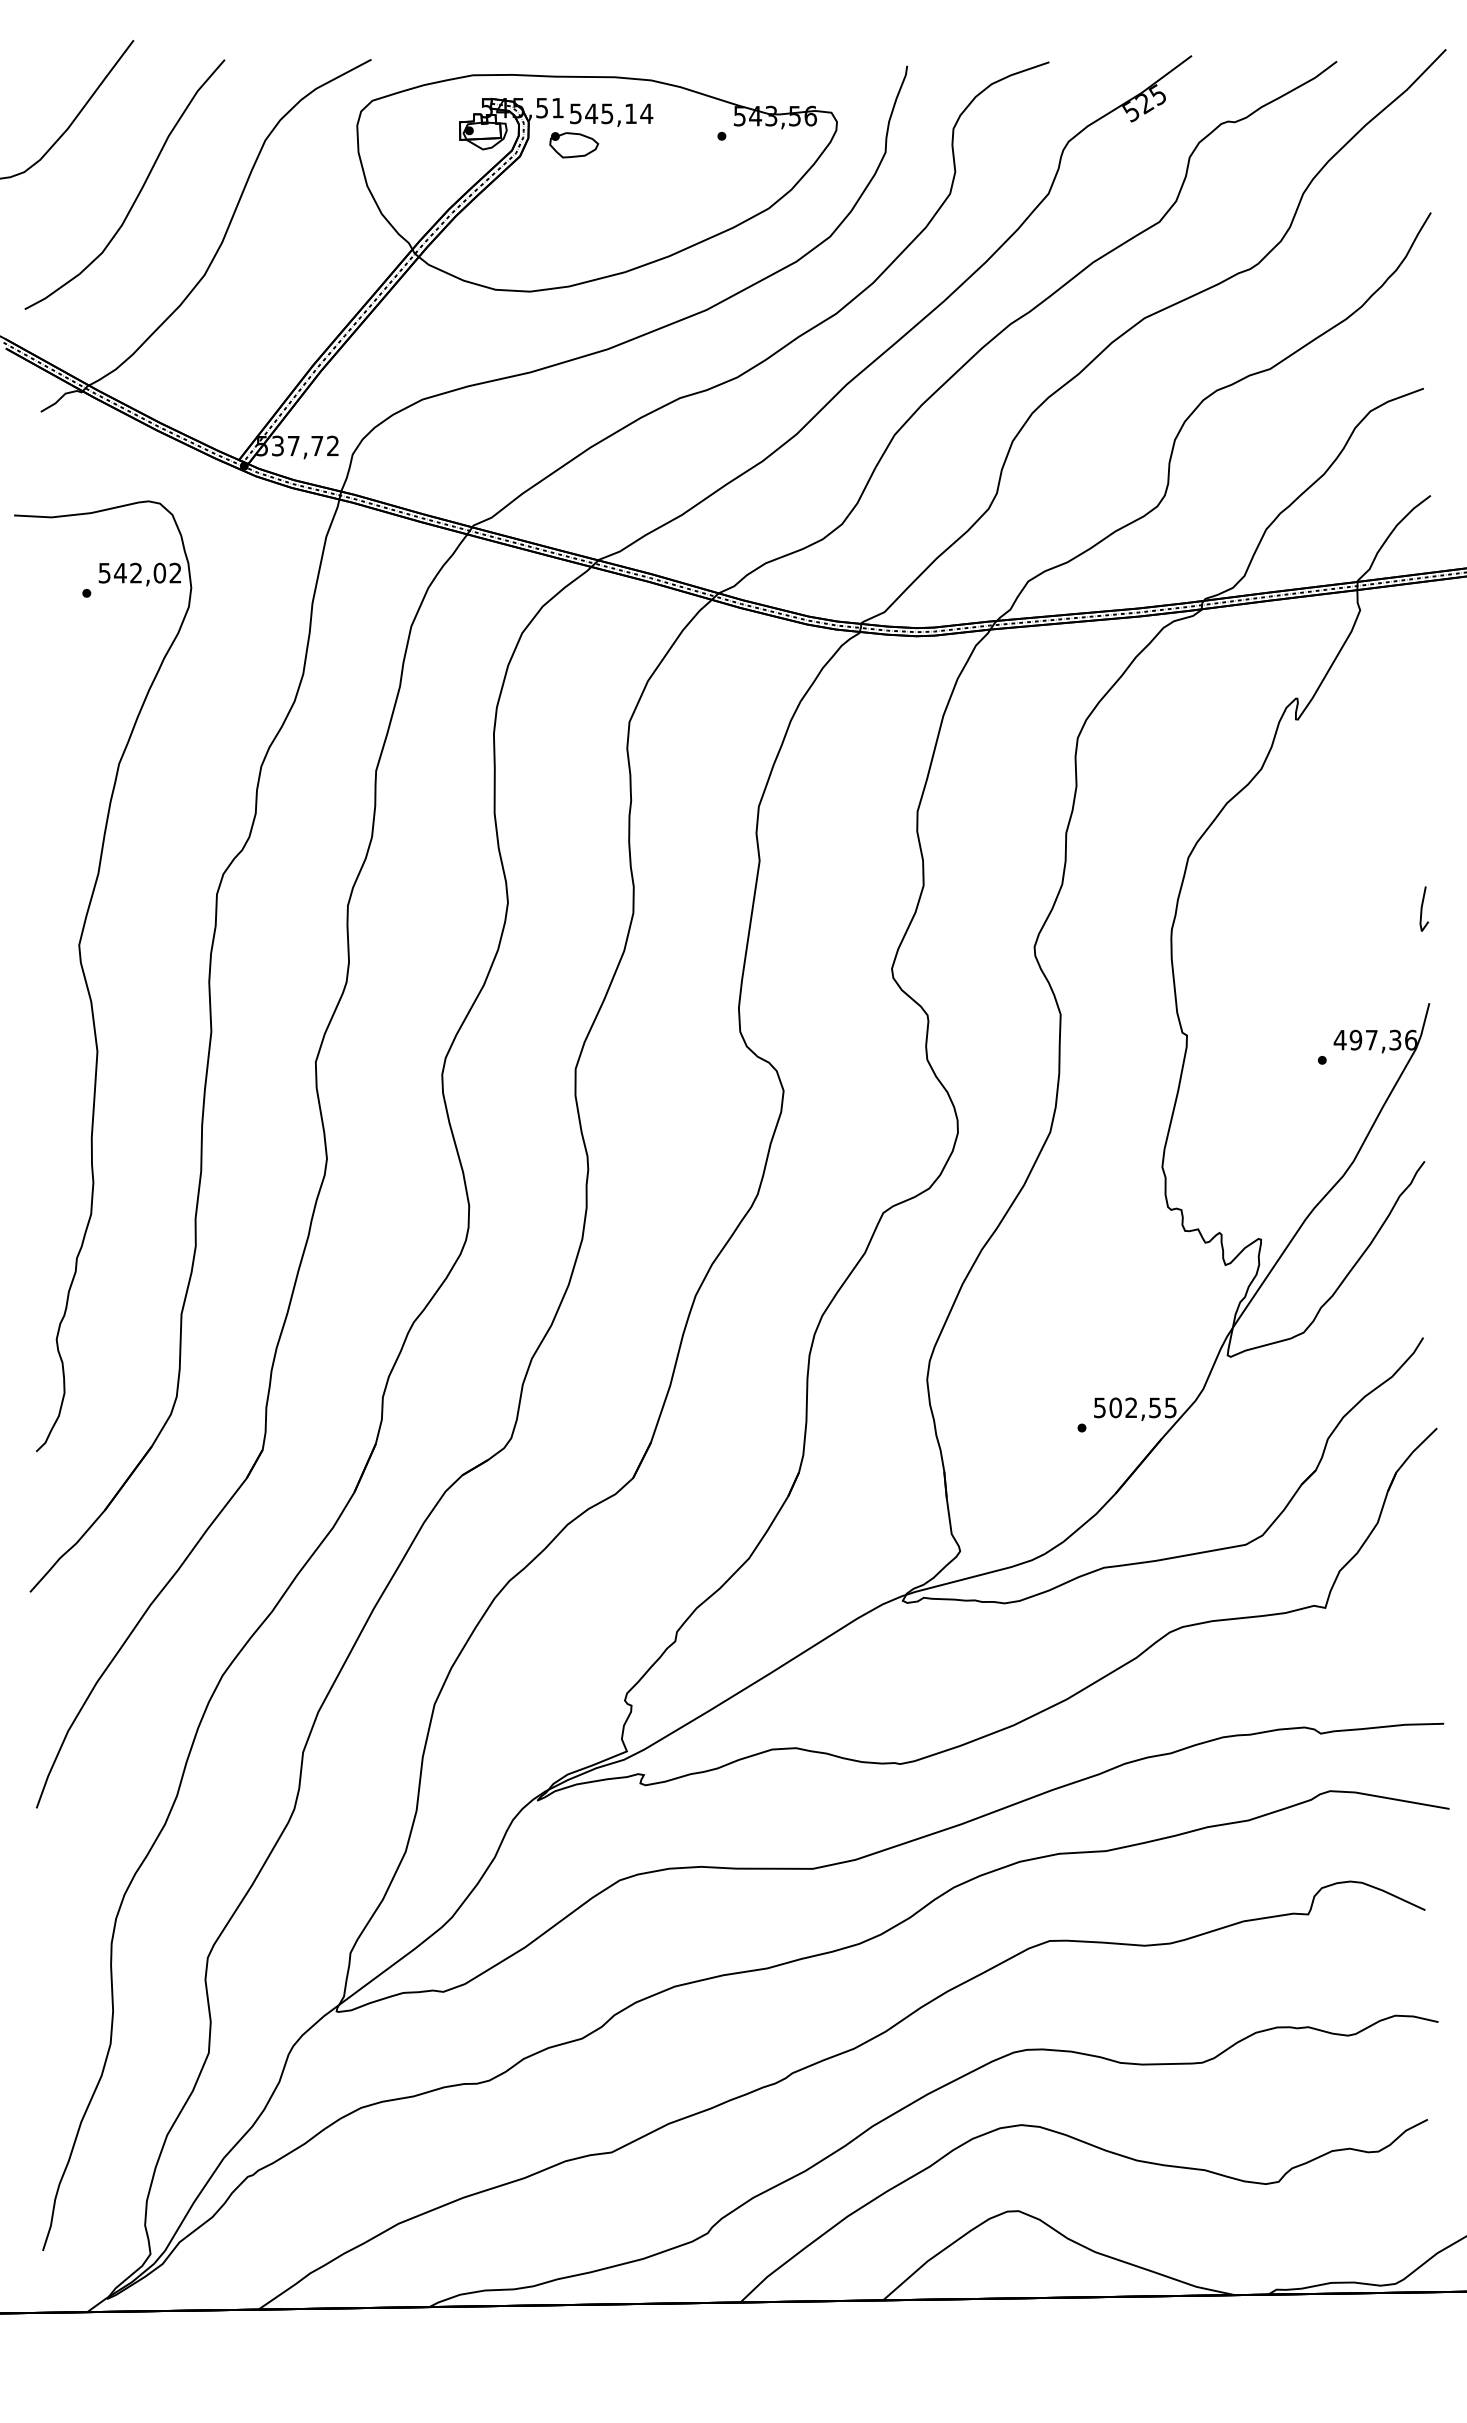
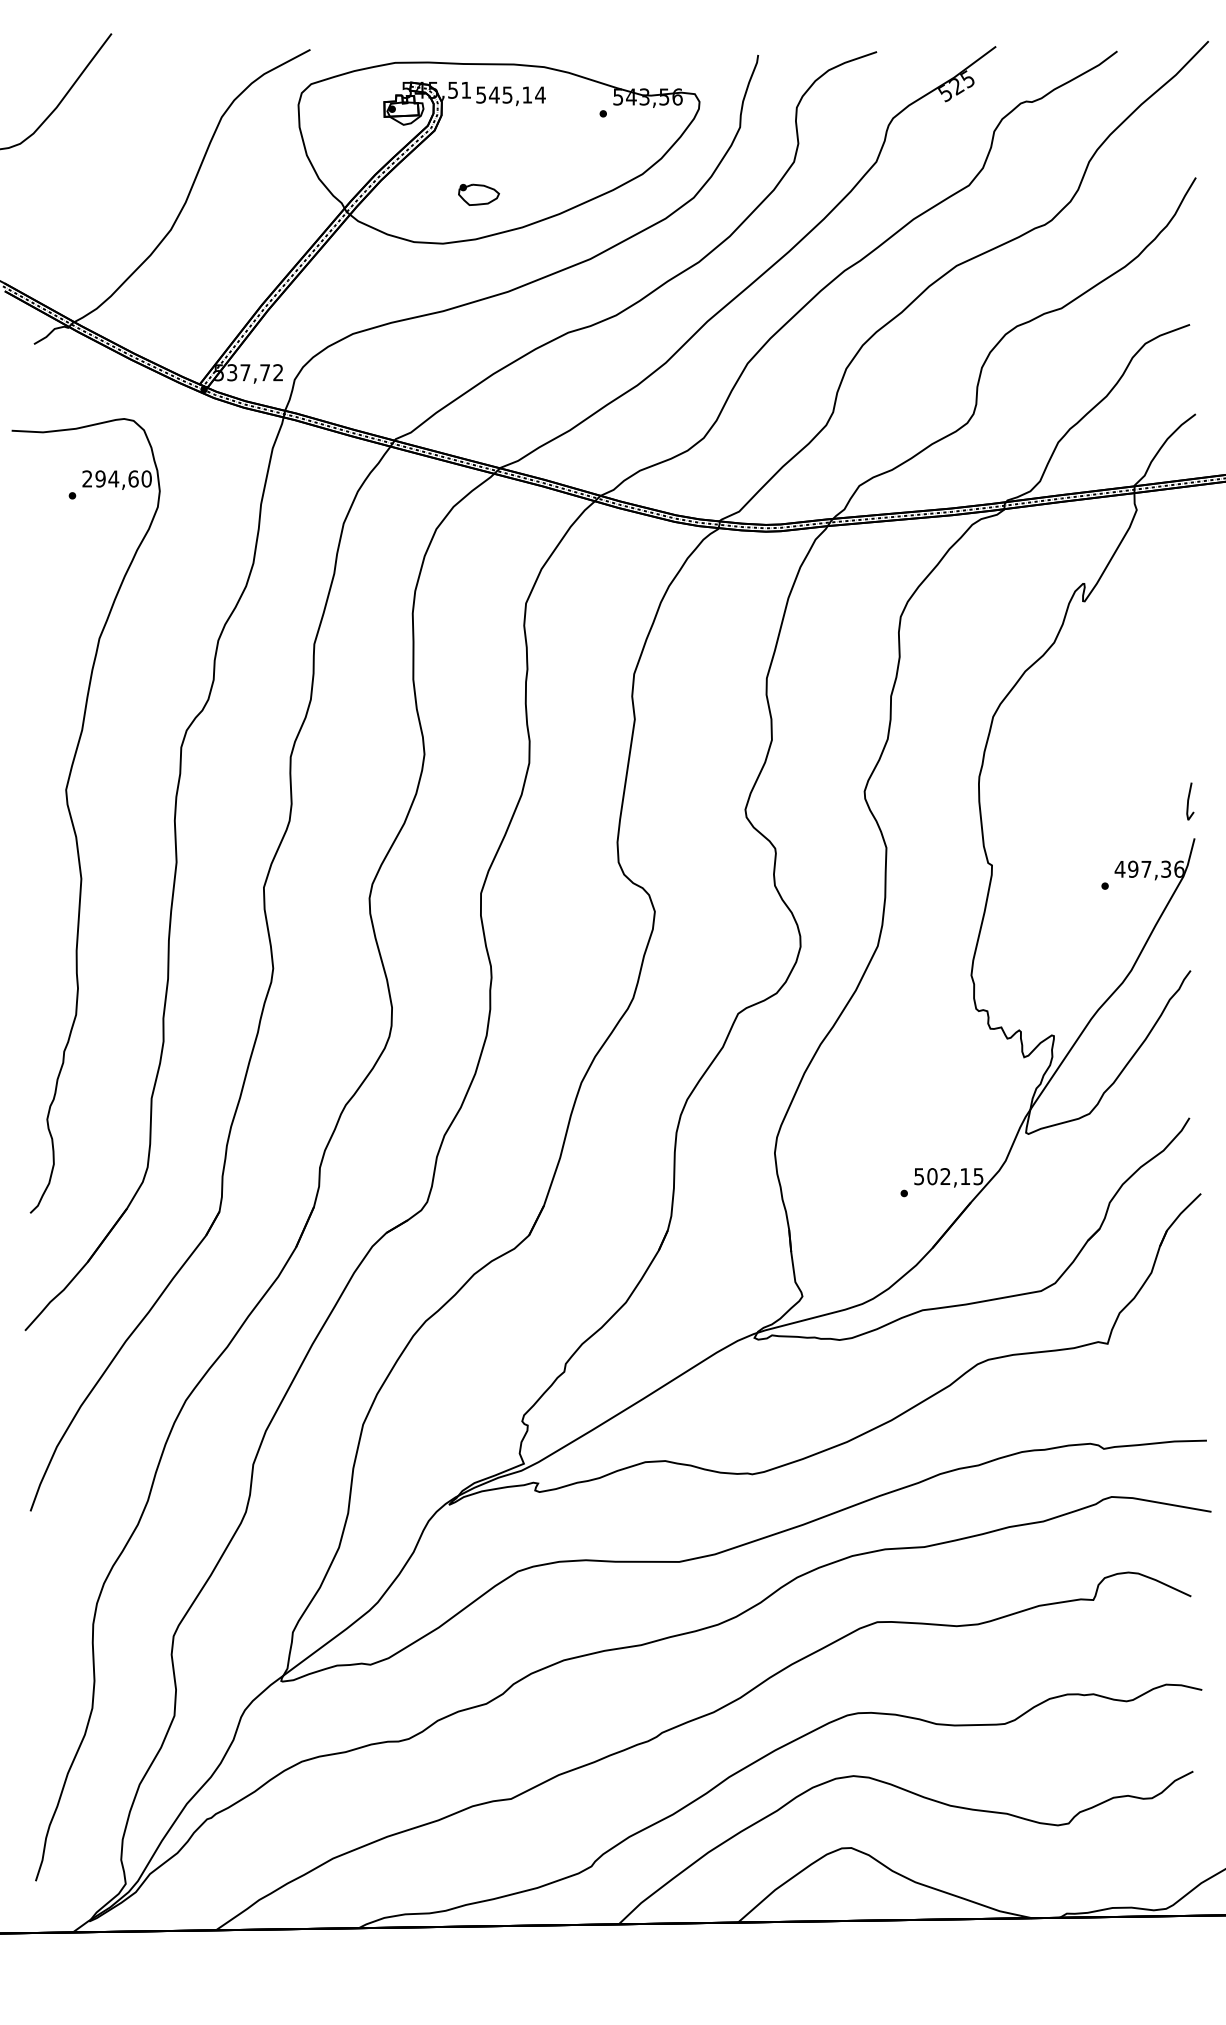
part: (574, 145) -> (479, 195), moved
curve: (138, 192) -> (115, 160), removed
text: (139, 572) -> (116, 478), 542,02 -> 294,60
line: (1422, 908) -> (1188, 801), moved
text: (1154, 1407) -> (964, 1176), 502,55 -> 502,15

